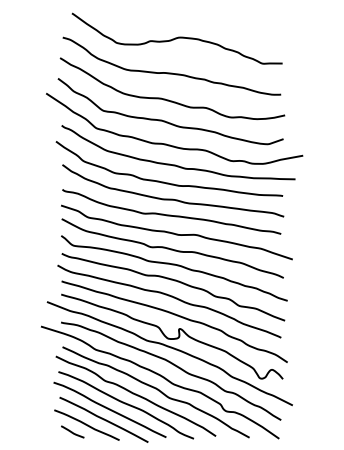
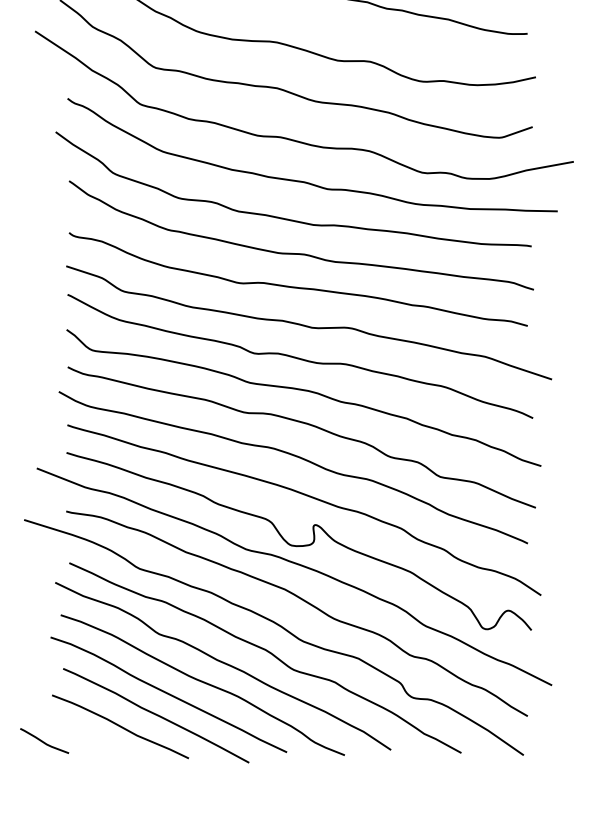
curve: (72, 431) -> (44, 739), moved

